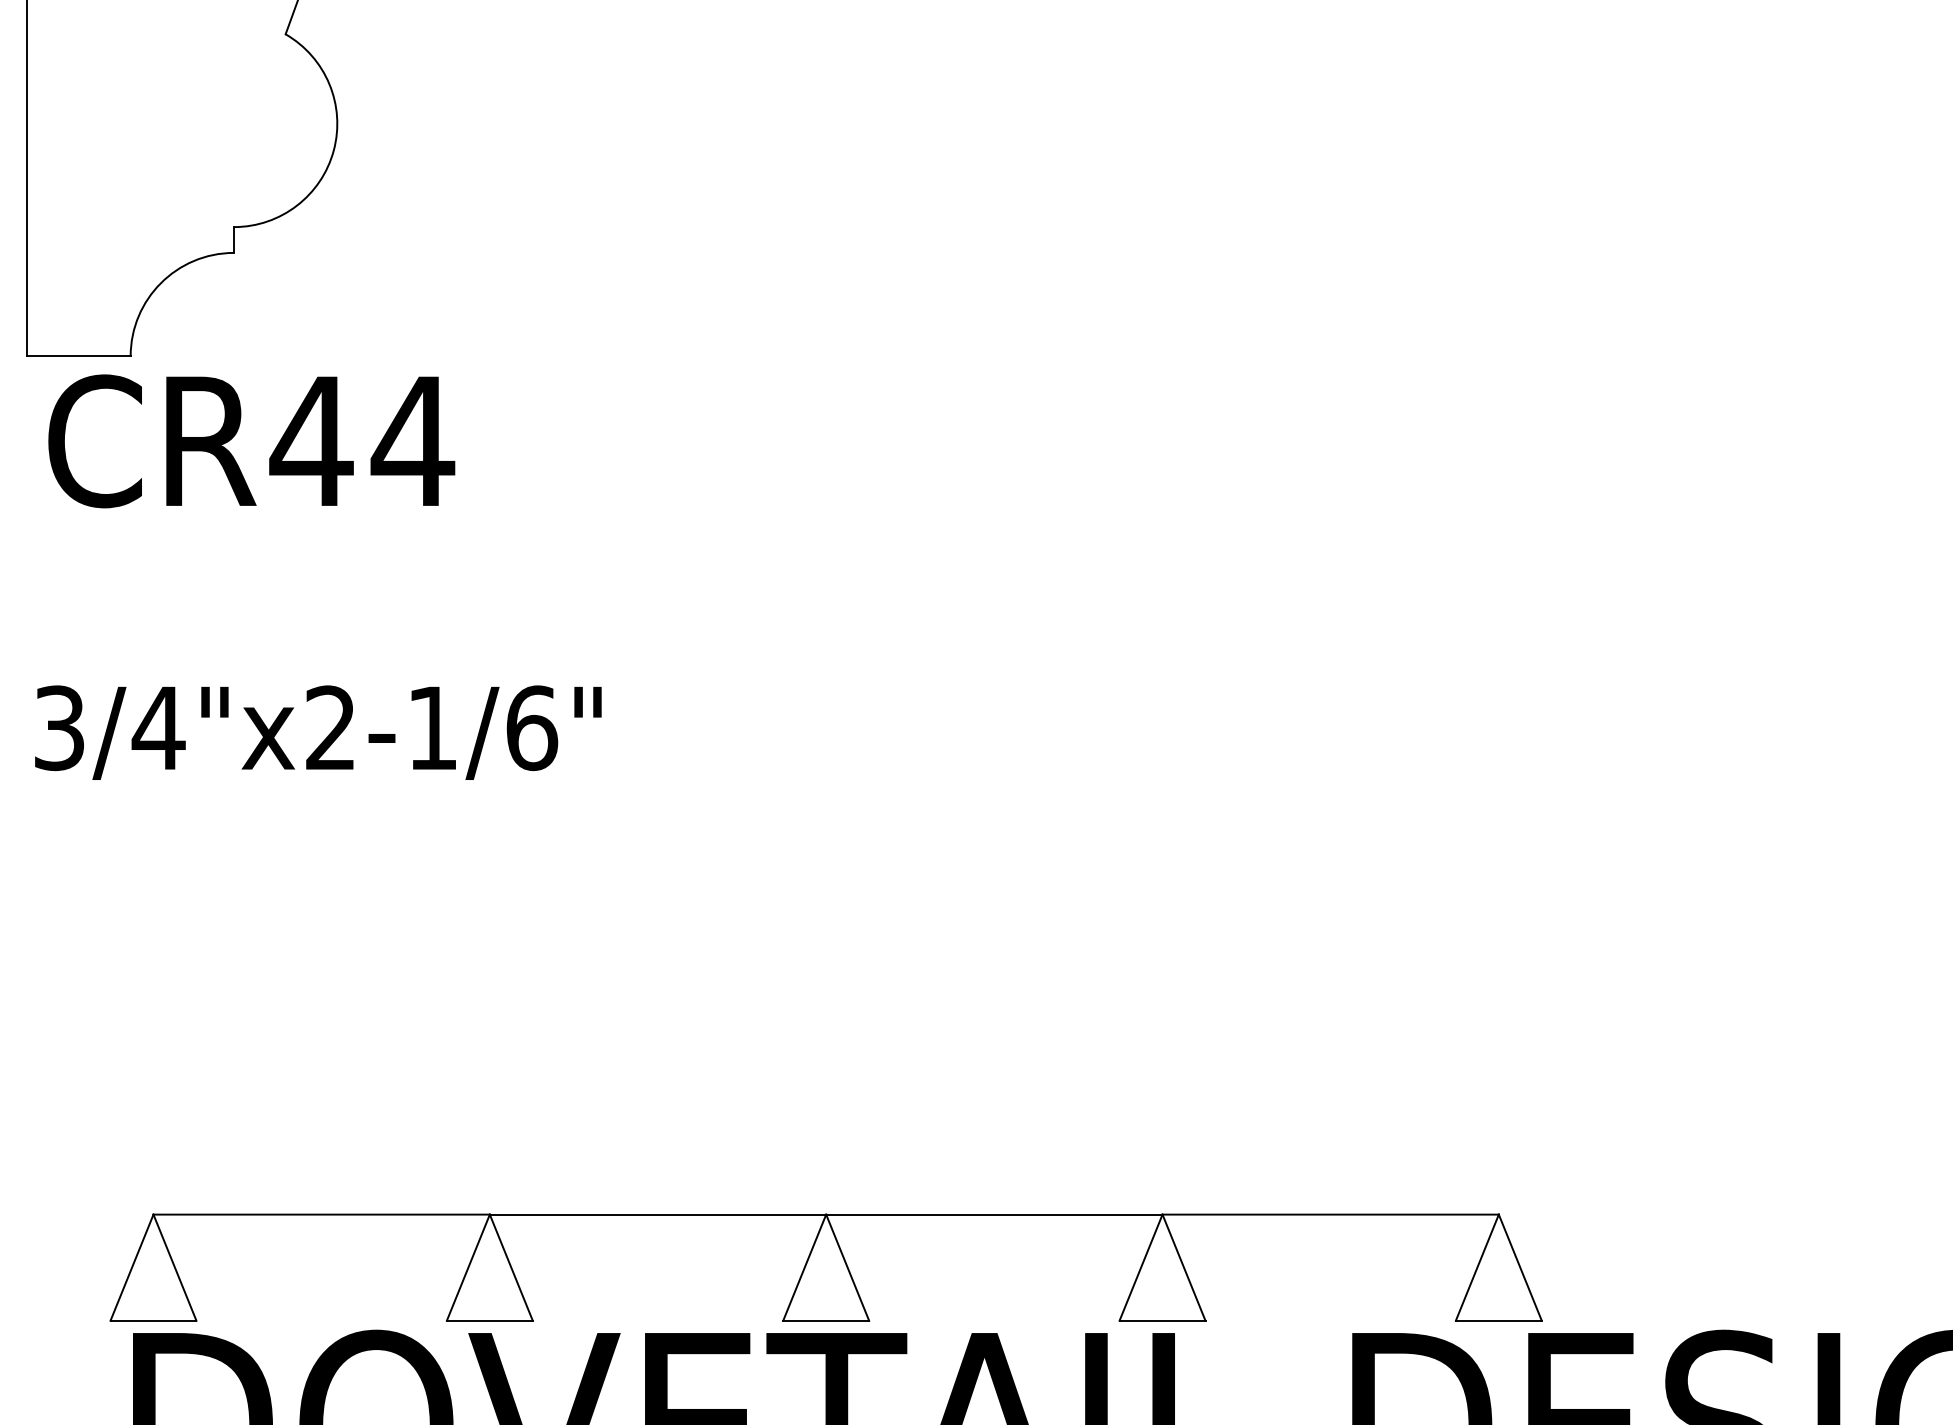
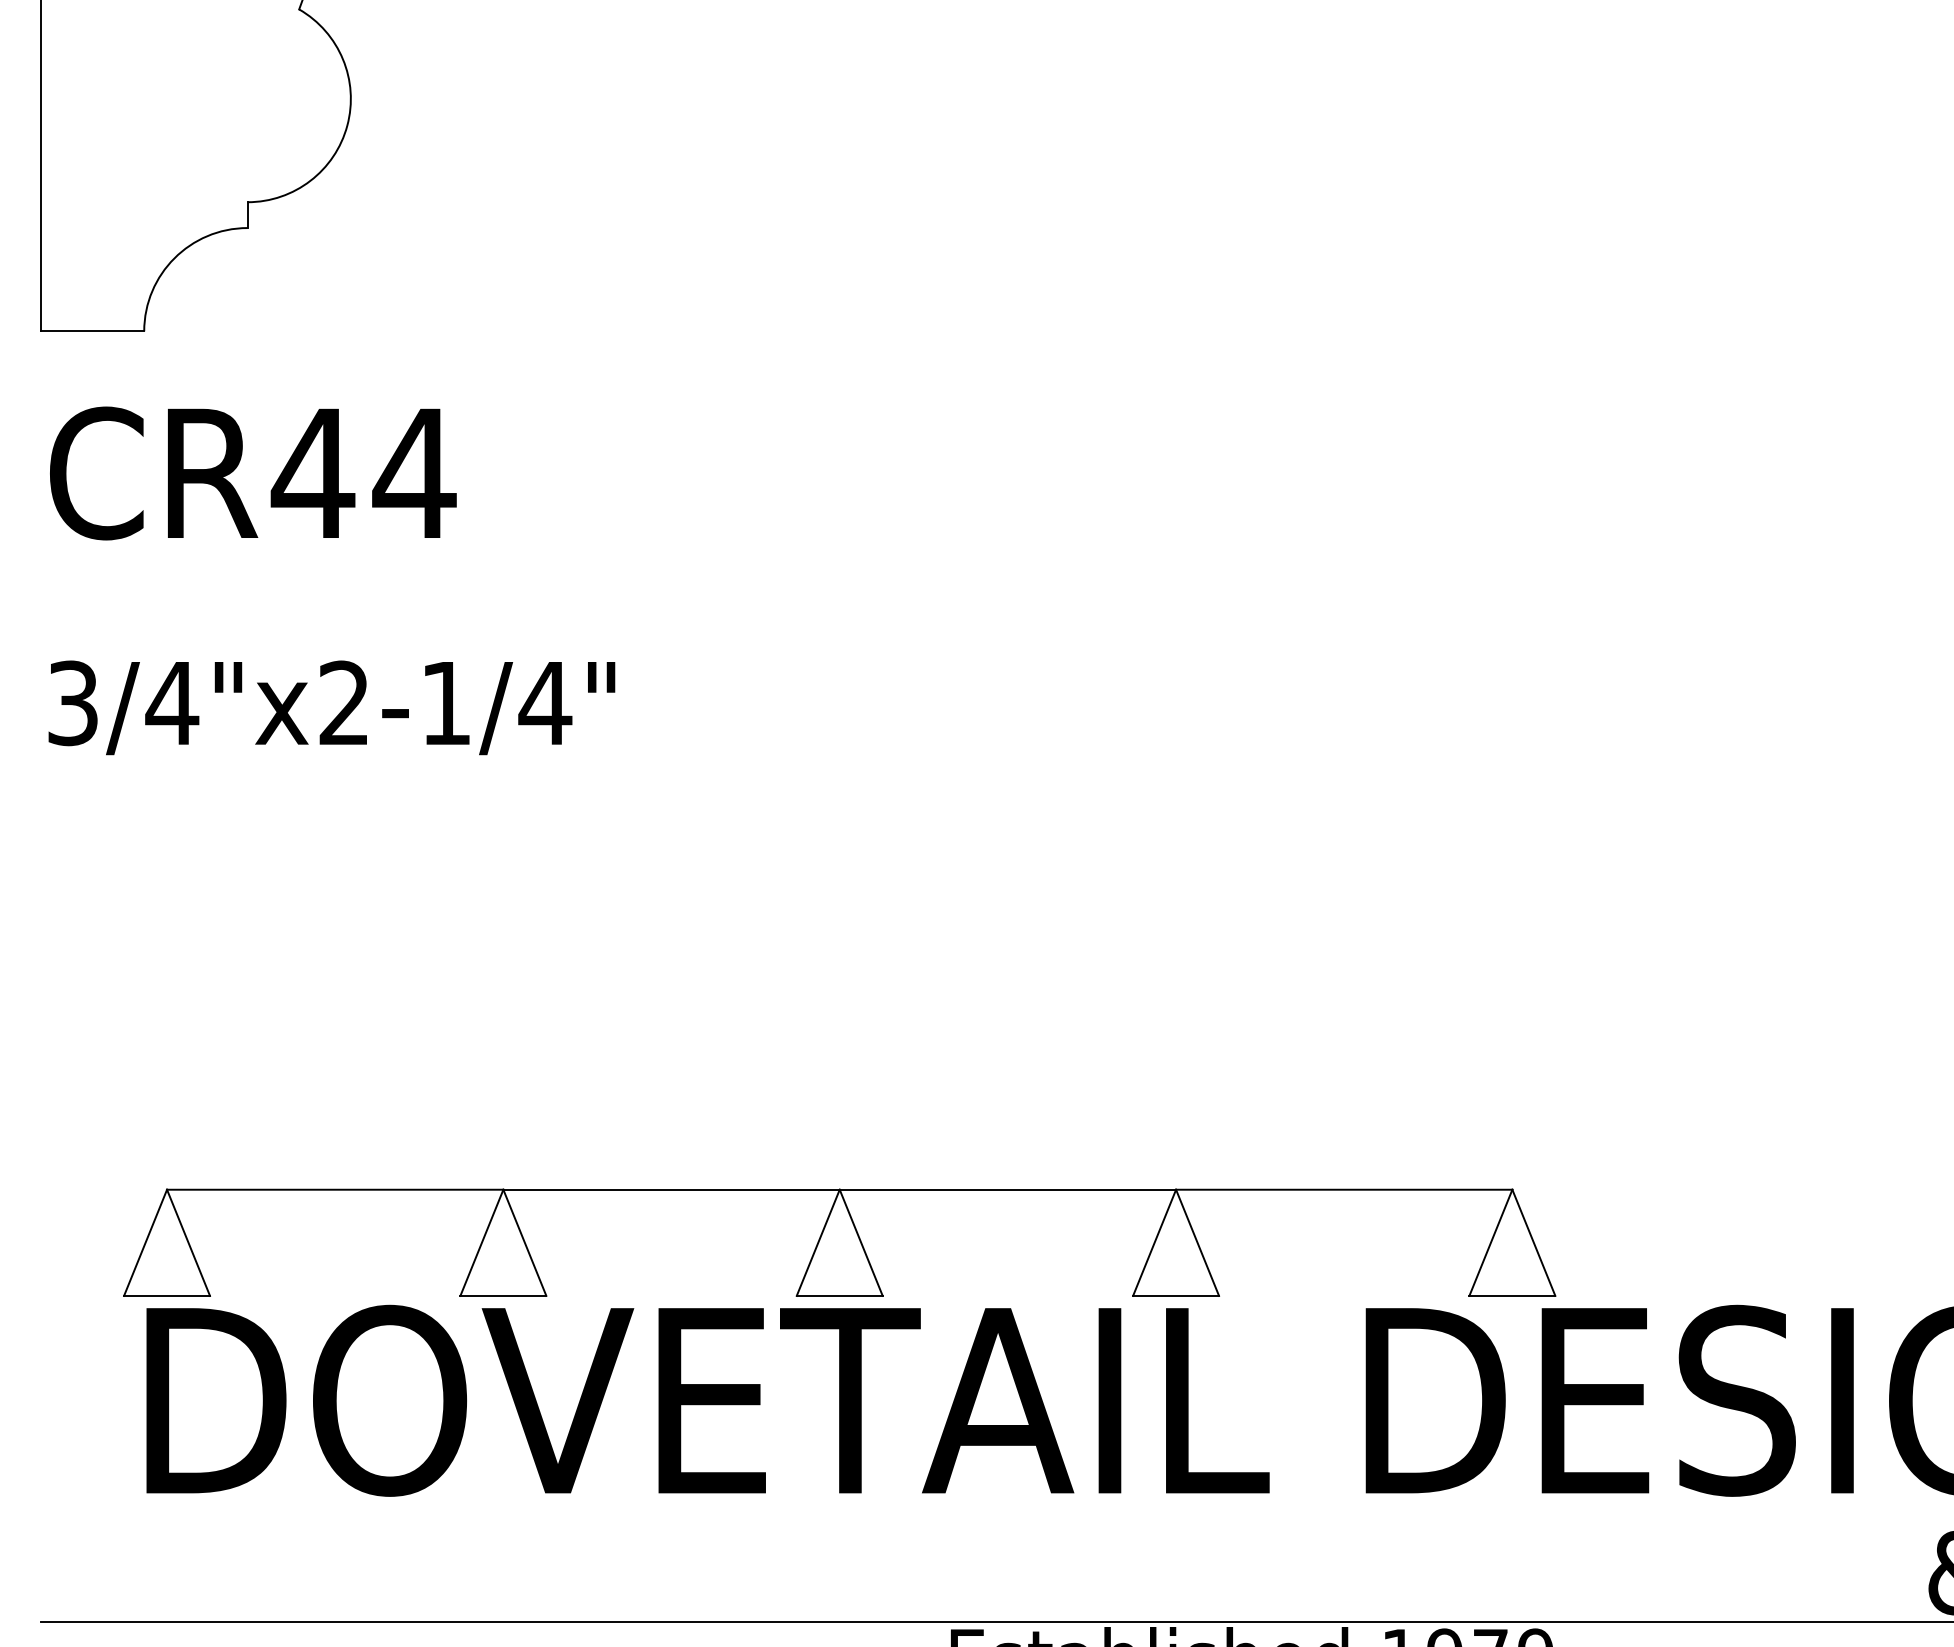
text: (251, 441) -> (253, 473), moved
text: (531, 728) -> (545, 703), 3/4"x2-1/6" -> 3/4"x2-1/4"

